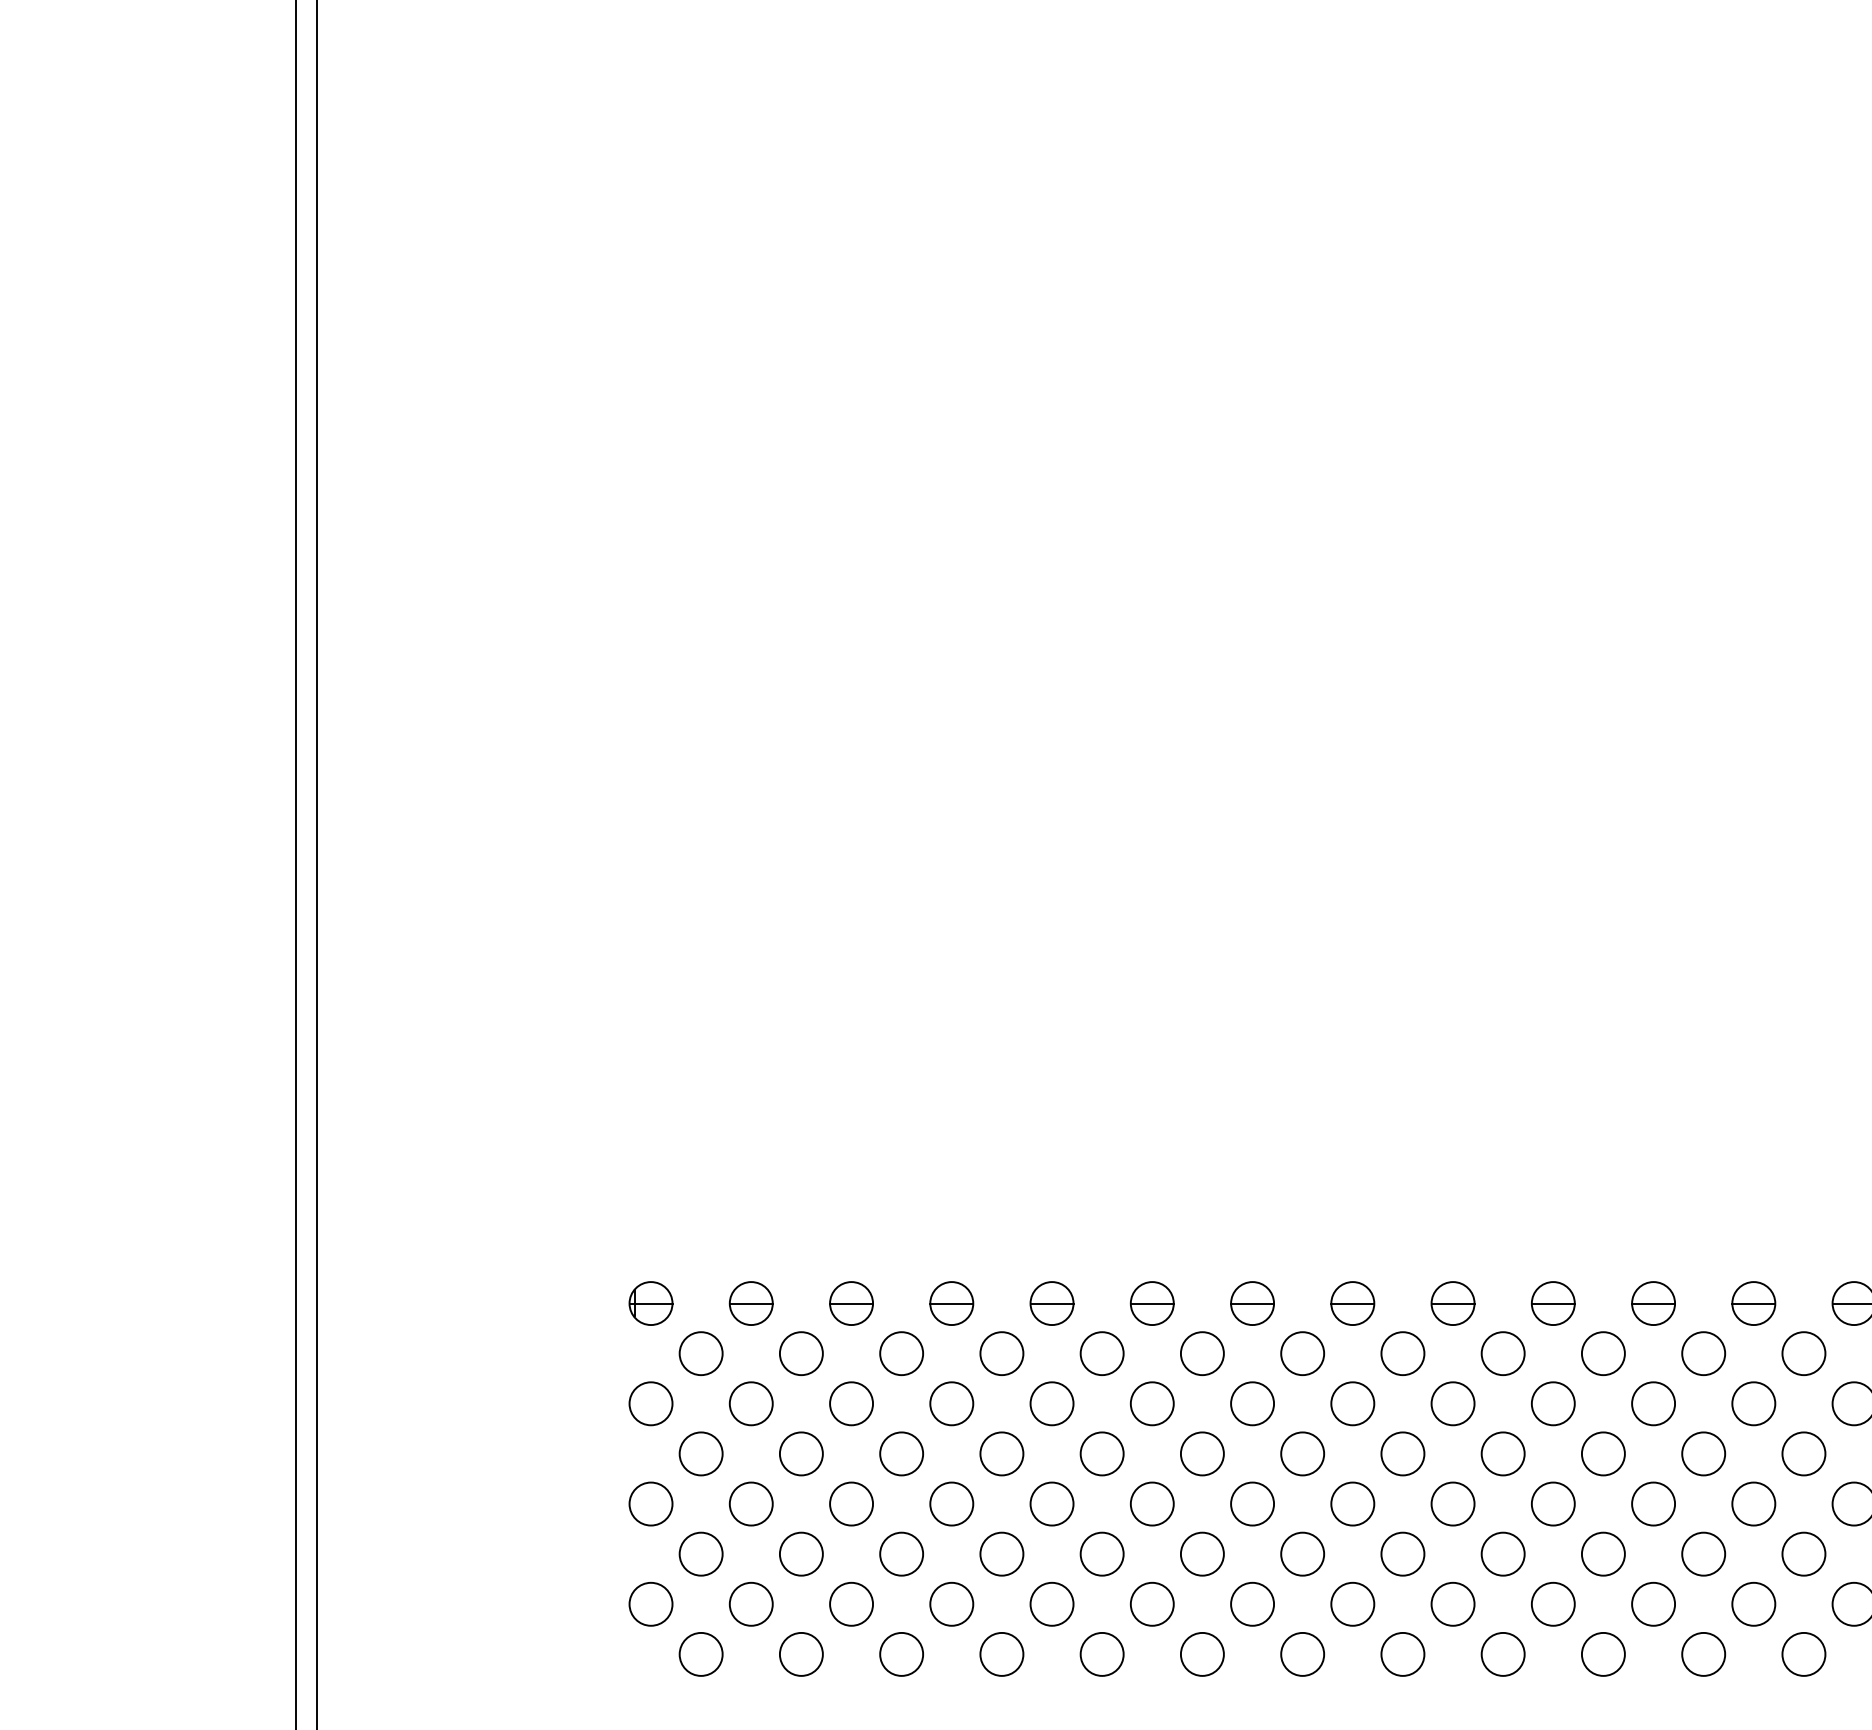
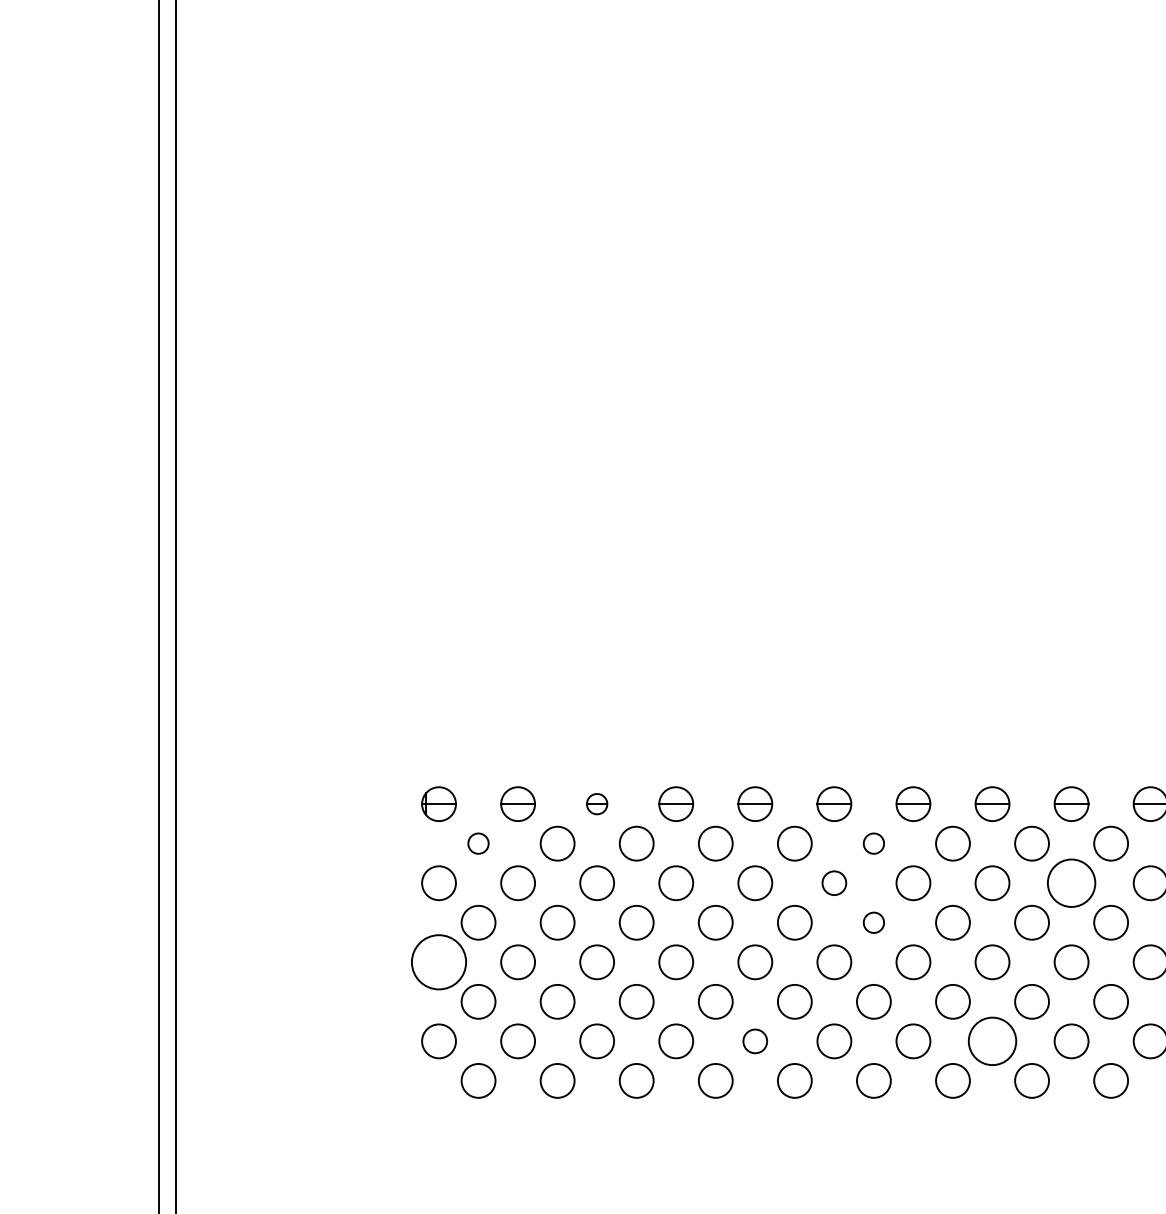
part: (851, 1303) -> (597, 804), size x0.6
circle: (700, 1353) -> (478, 843), size x0.6
circle: (1202, 1353) -> (873, 843), size x0.6
circle: (1151, 1403) -> (833, 883), size x0.7
circle: (1452, 1403) -> (1071, 883), size x1.4
circle: (1202, 1453) -> (873, 922), size x0.6
circle: (650, 1503) -> (438, 961), size x1.6
circle: (1352, 1603) -> (992, 1040), size x1.4
circle: (1051, 1604) -> (754, 1041), size x0.7

